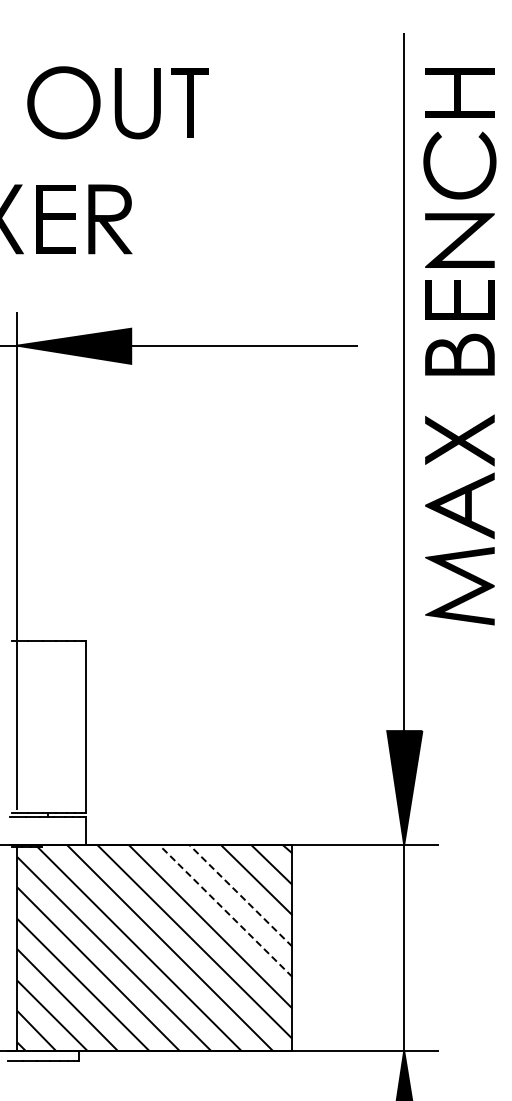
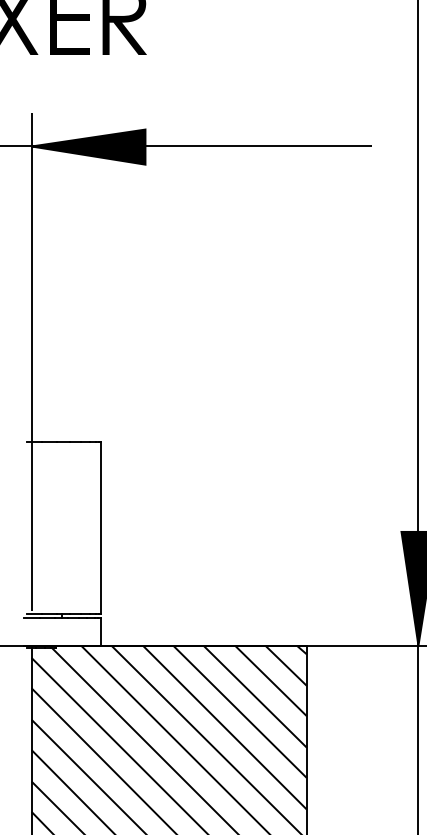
line: (240, 895) -> (254, 696), dashed -> solid
line: (225, 911) -> (239, 712), dashed -> solid

